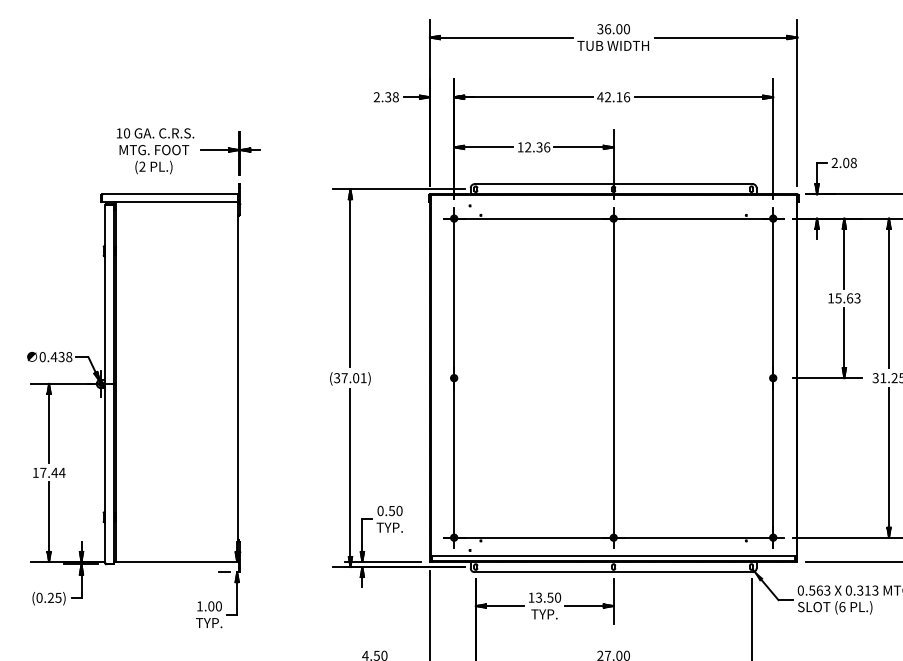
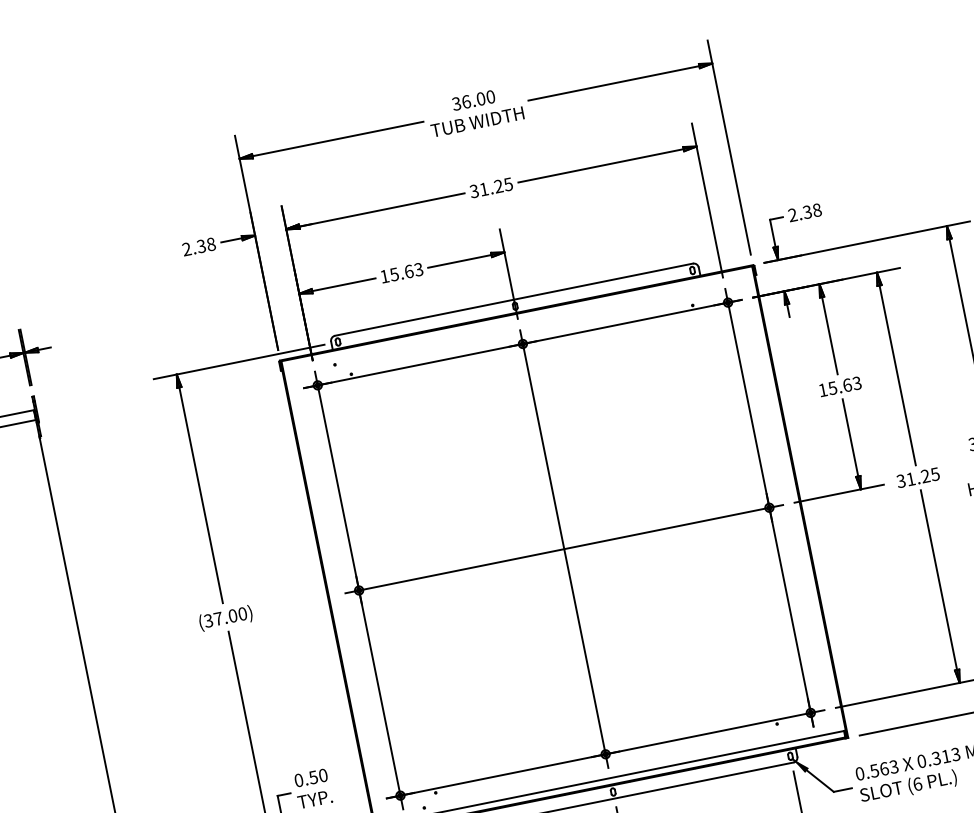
text: (613, 97) -> (491, 188), 42.16 -> 31.25
text: (537, 147) -> (406, 272), 12.36 -> 15.63
text: (846, 162) -> (807, 211), 2.08 -> 2.38
text: (363, 378) -> (242, 614), (37.01) -> (37.00)
line: (613, 378) -> (564, 549), added

